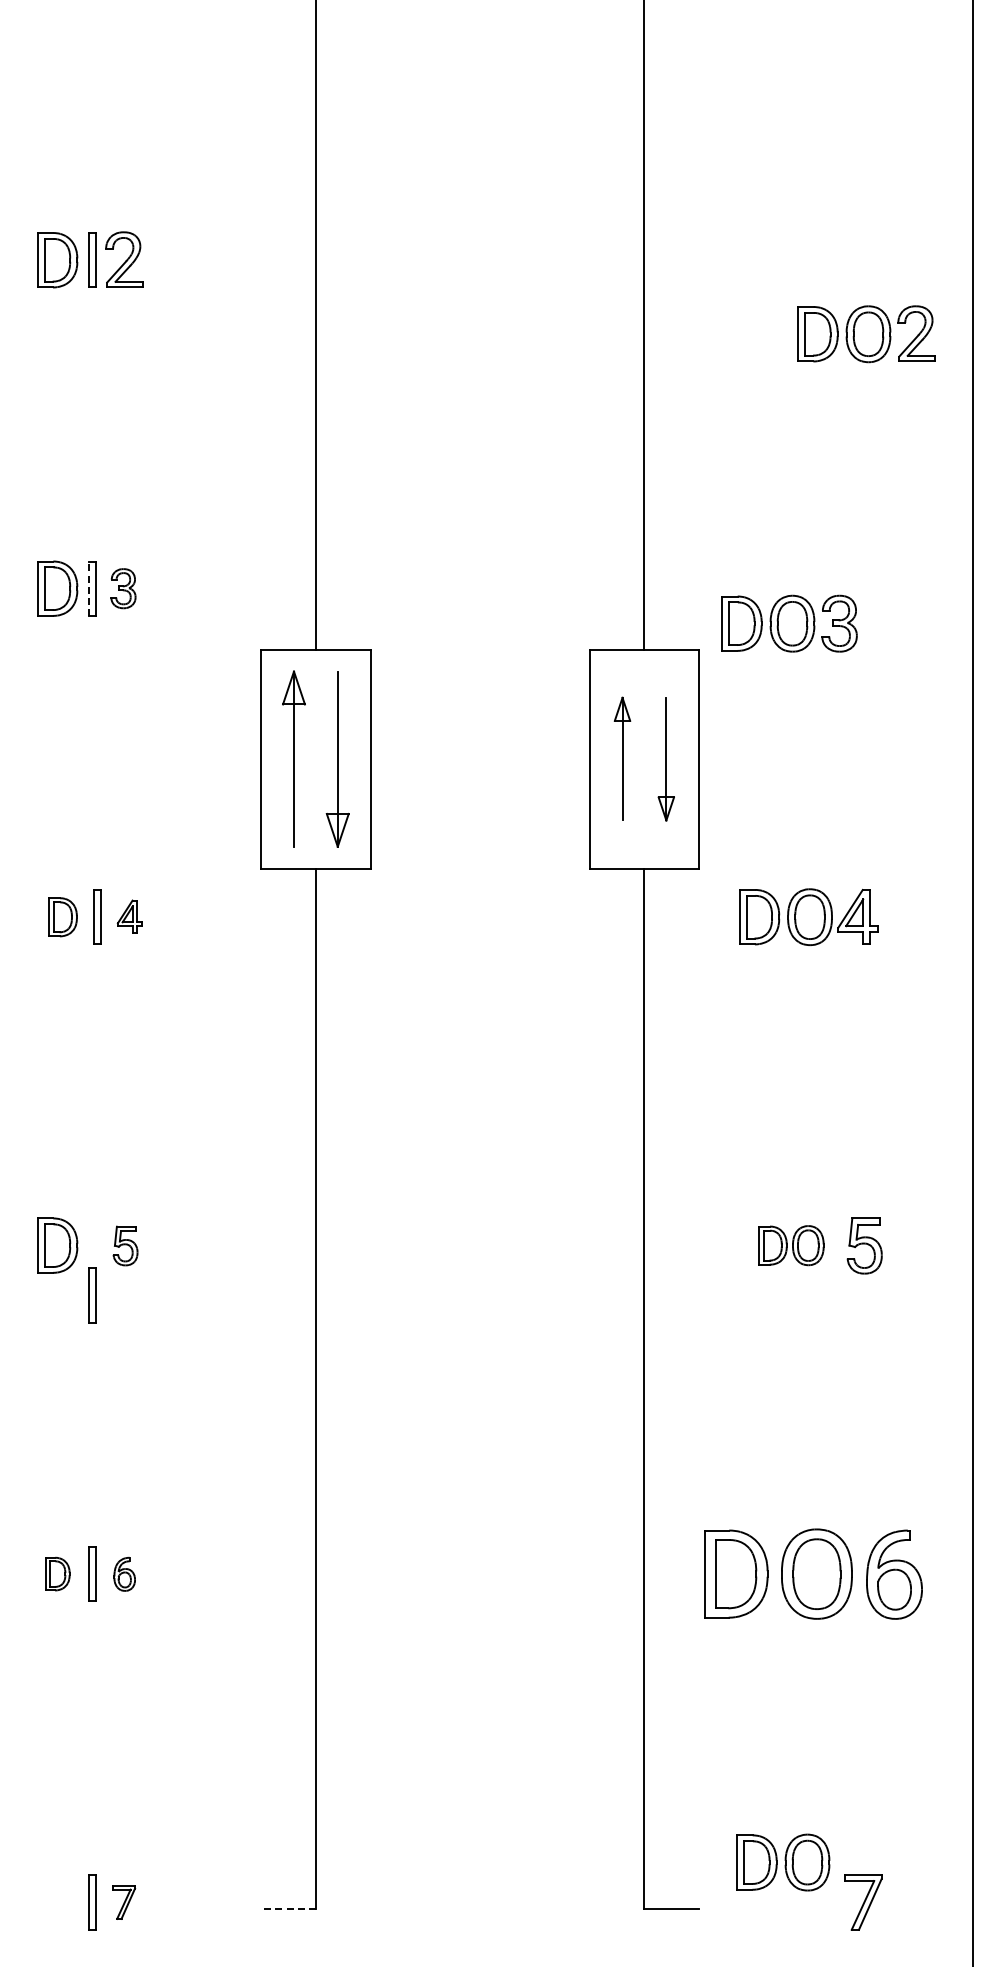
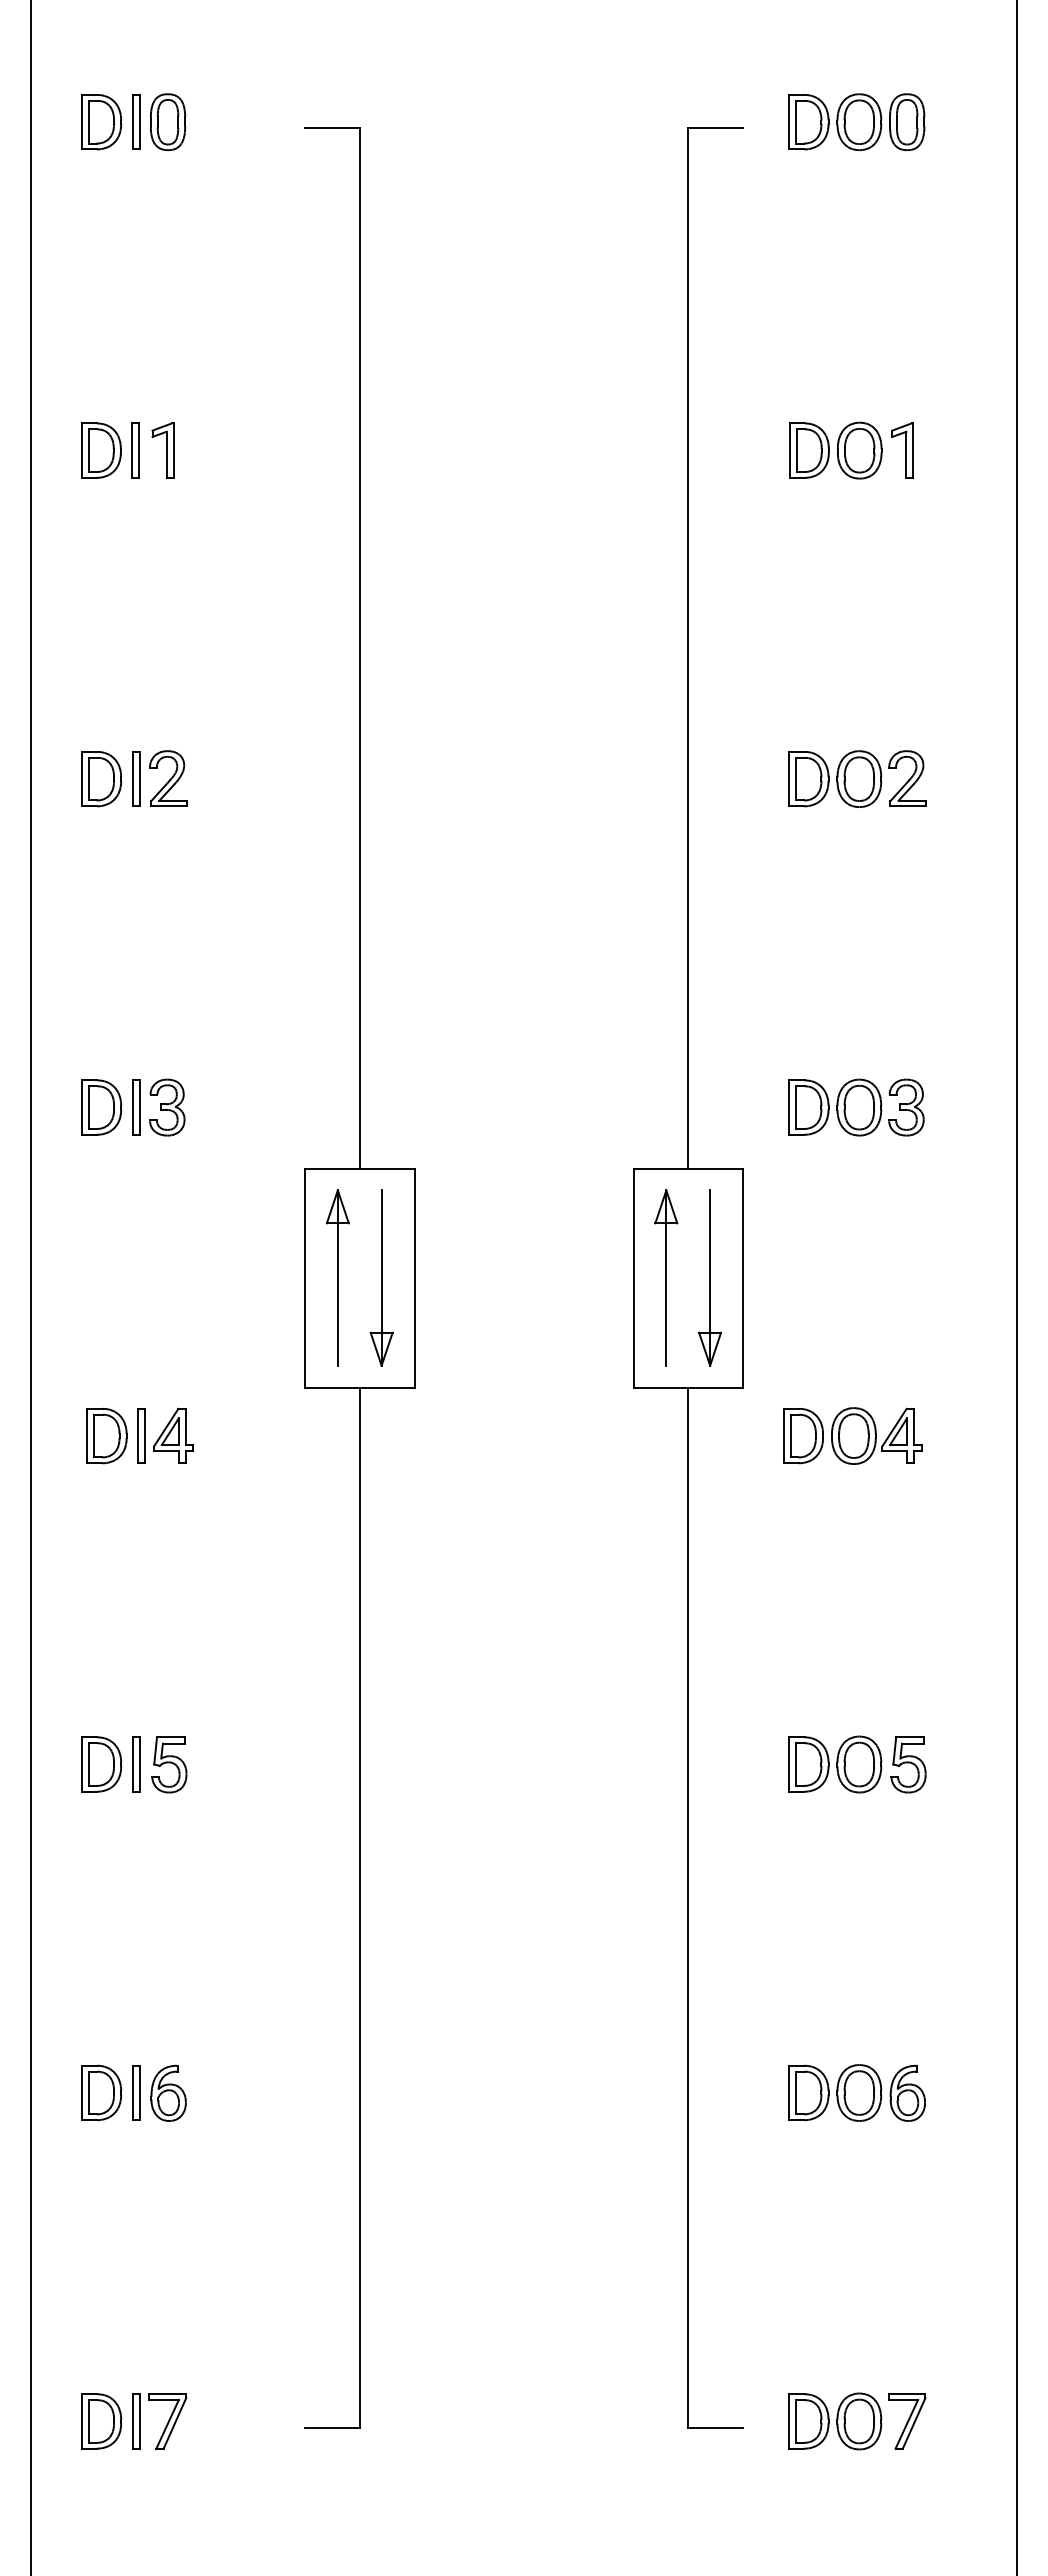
part: (866, 333) -> (857, 778), moved
line: (88, 588) -> (132, 1107), dashed -> solid
part: (123, 588) -> (167, 1107), size x1.43
part: (789, 623) -> (856, 1107), moved
part: (622, 758) -> (666, 1277), size x1.43
part: (666, 758) -> (710, 1277), size x1.43
part: (129, 916) -> (173, 1435), size x1.67
part: (62, 917) -> (106, 1436), size x1.43
part: (125, 1245) -> (169, 1764), size x1.43
part: (791, 1245) -> (835, 1764), size x1.43
part: (92, 1295) -> (136, 1764), moved
part: (57, 1573) -> (101, 2092), size x1.67
part: (124, 1573) -> (168, 2092), size x1.67
part: (812, 1573) -> (856, 2092), size x0.62
part: (783, 1862) -> (835, 2421), moved
part: (57, 1902) -> (101, 2421), added
part: (123, 1902) -> (167, 2421), size x1.67
line: (287, 1908) -> (331, 2427), dashed -> solid

